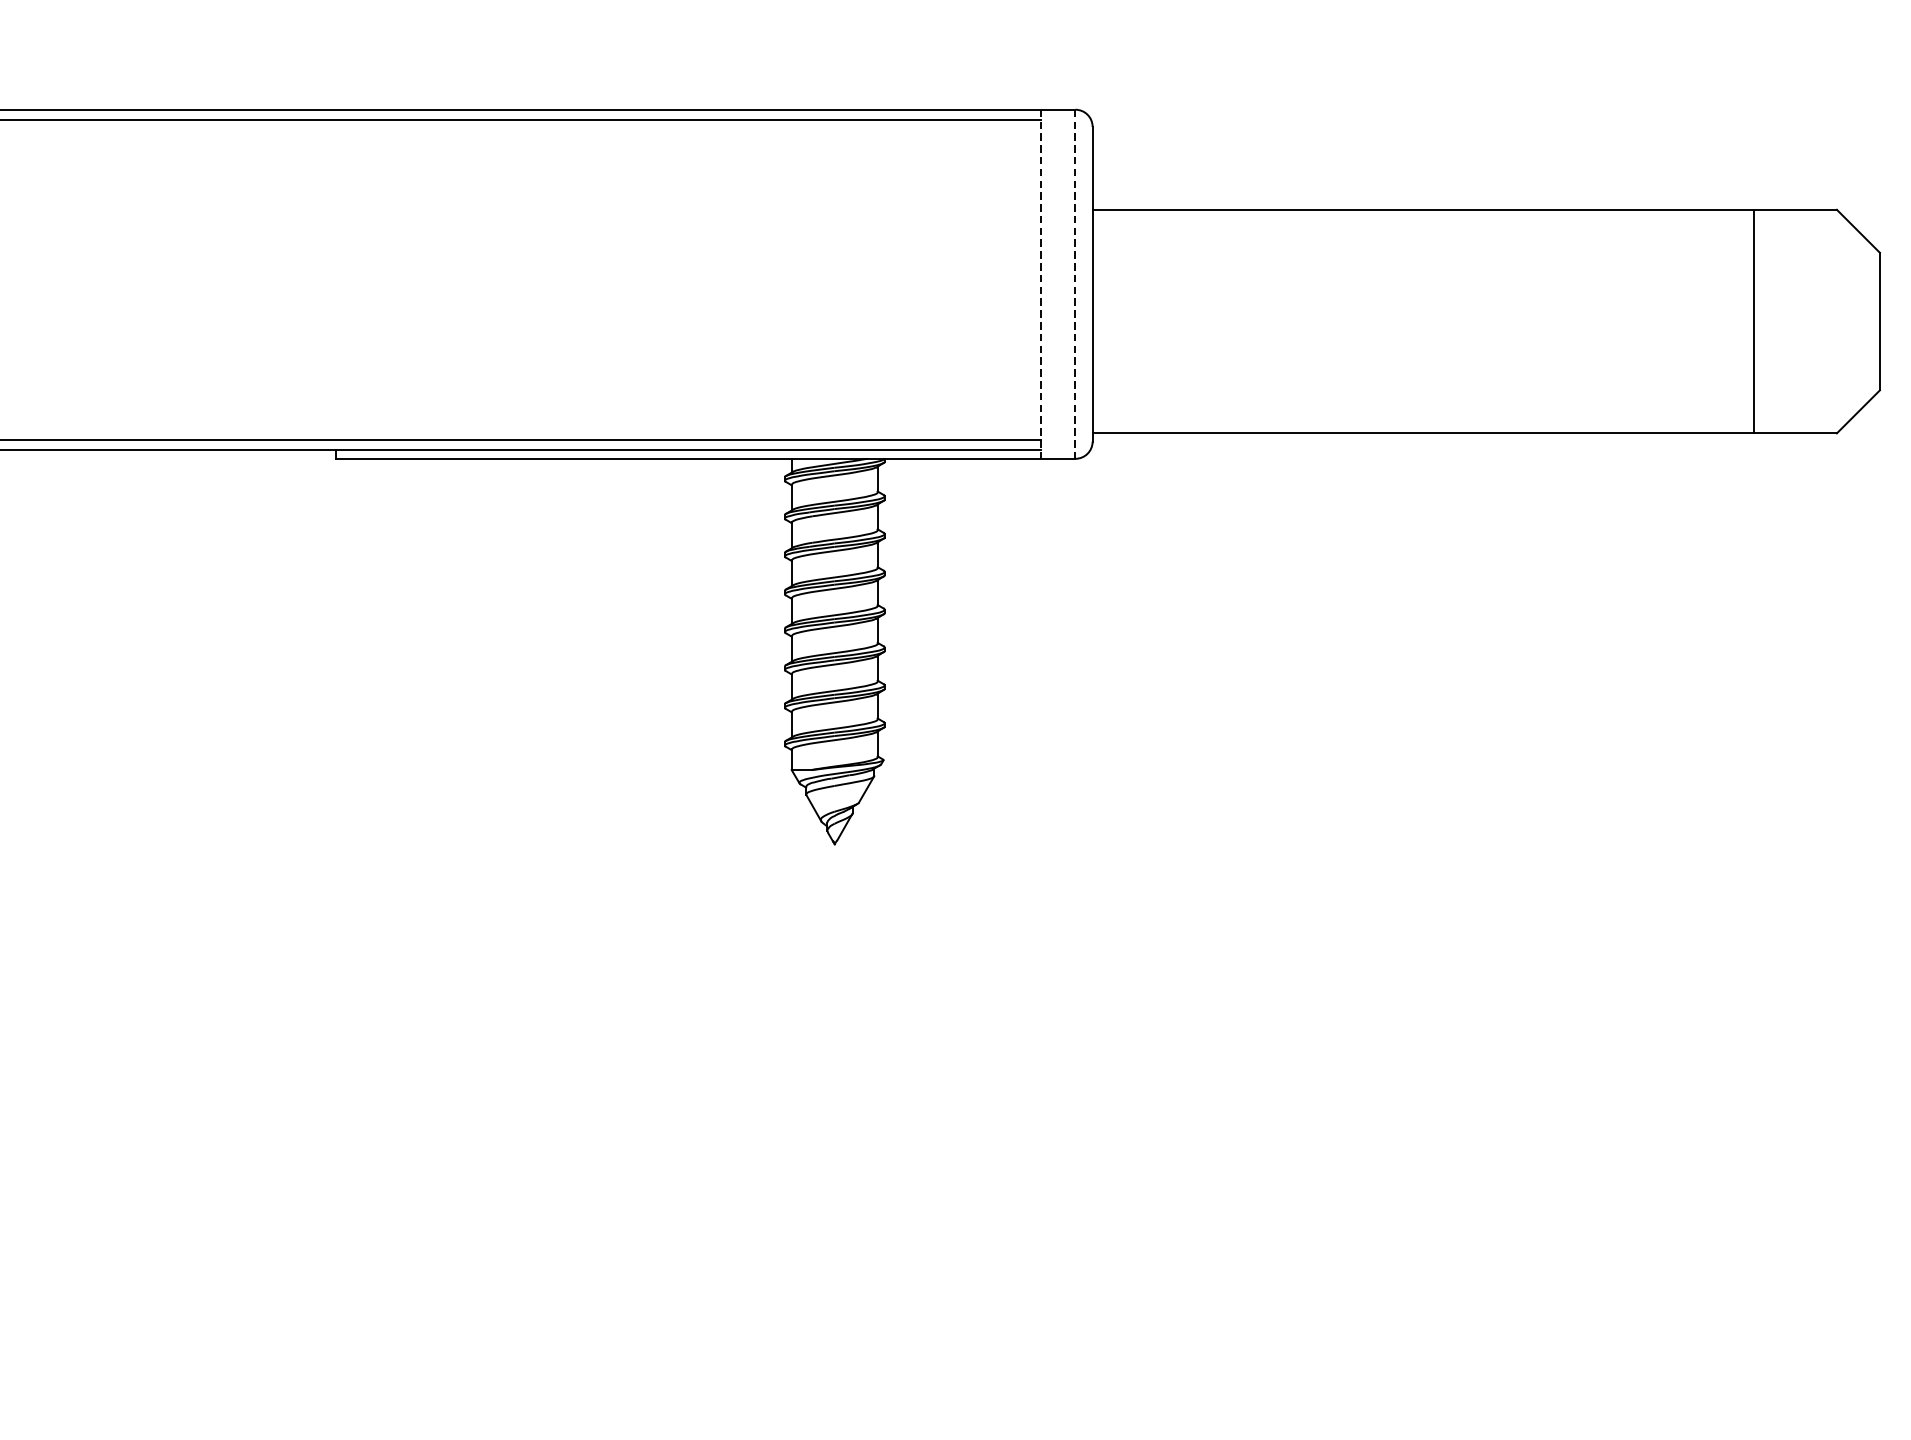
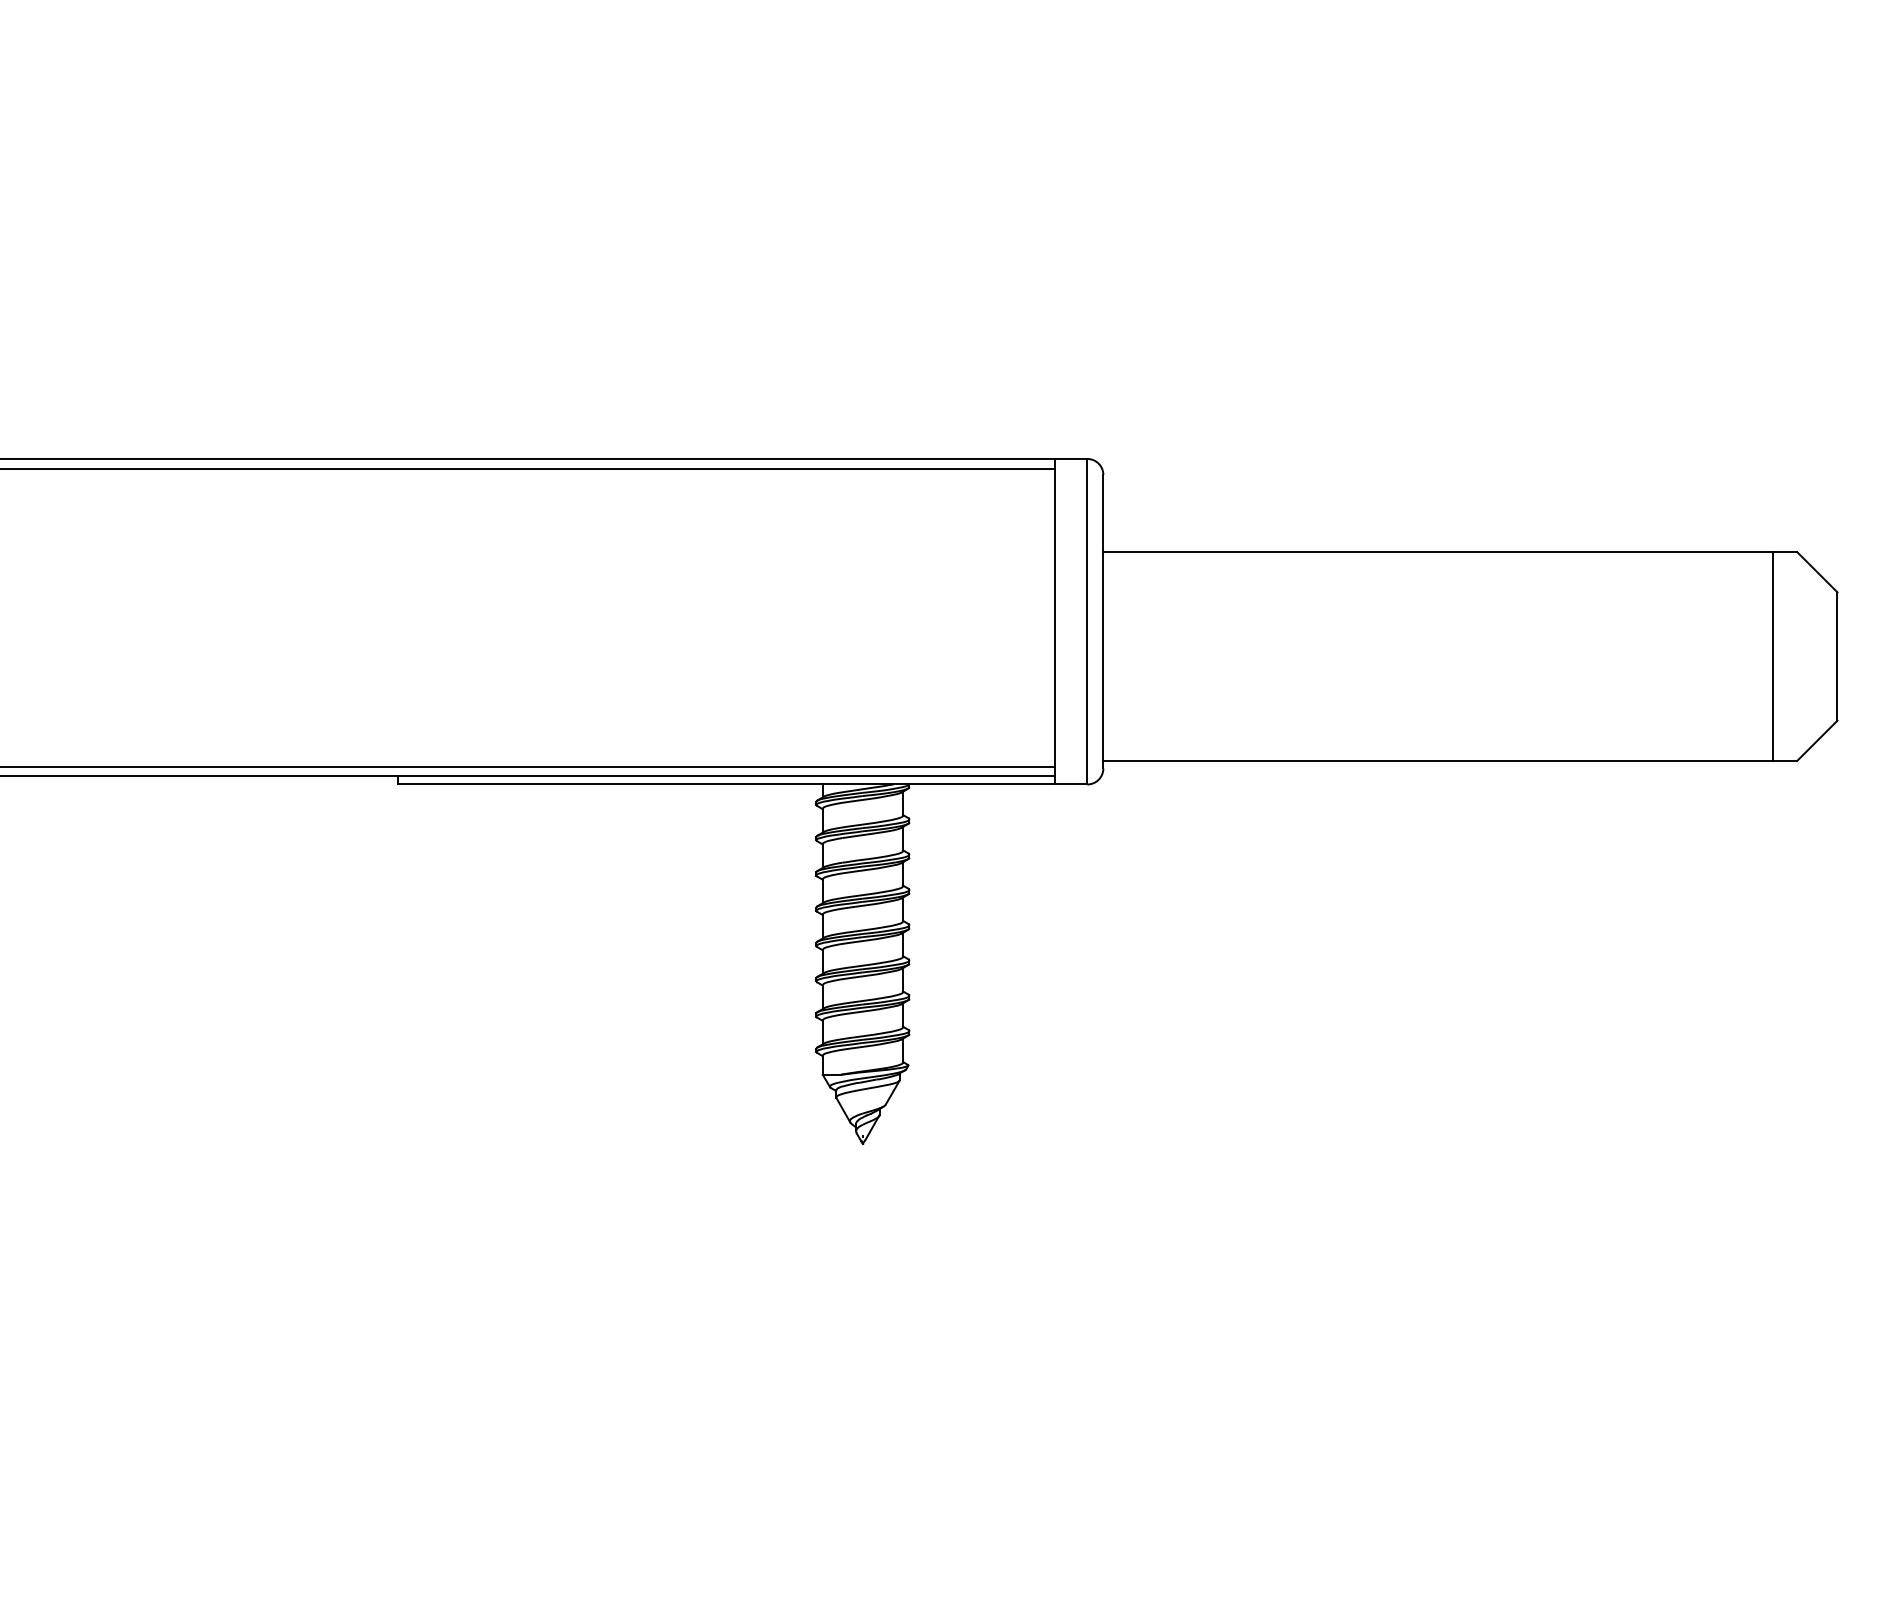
line: (1041, 284) -> (1055, 621), dashed -> solid
line: (1075, 284) -> (1087, 621), dashed -> solid
line: (1754, 321) -> (1773, 656), moved

